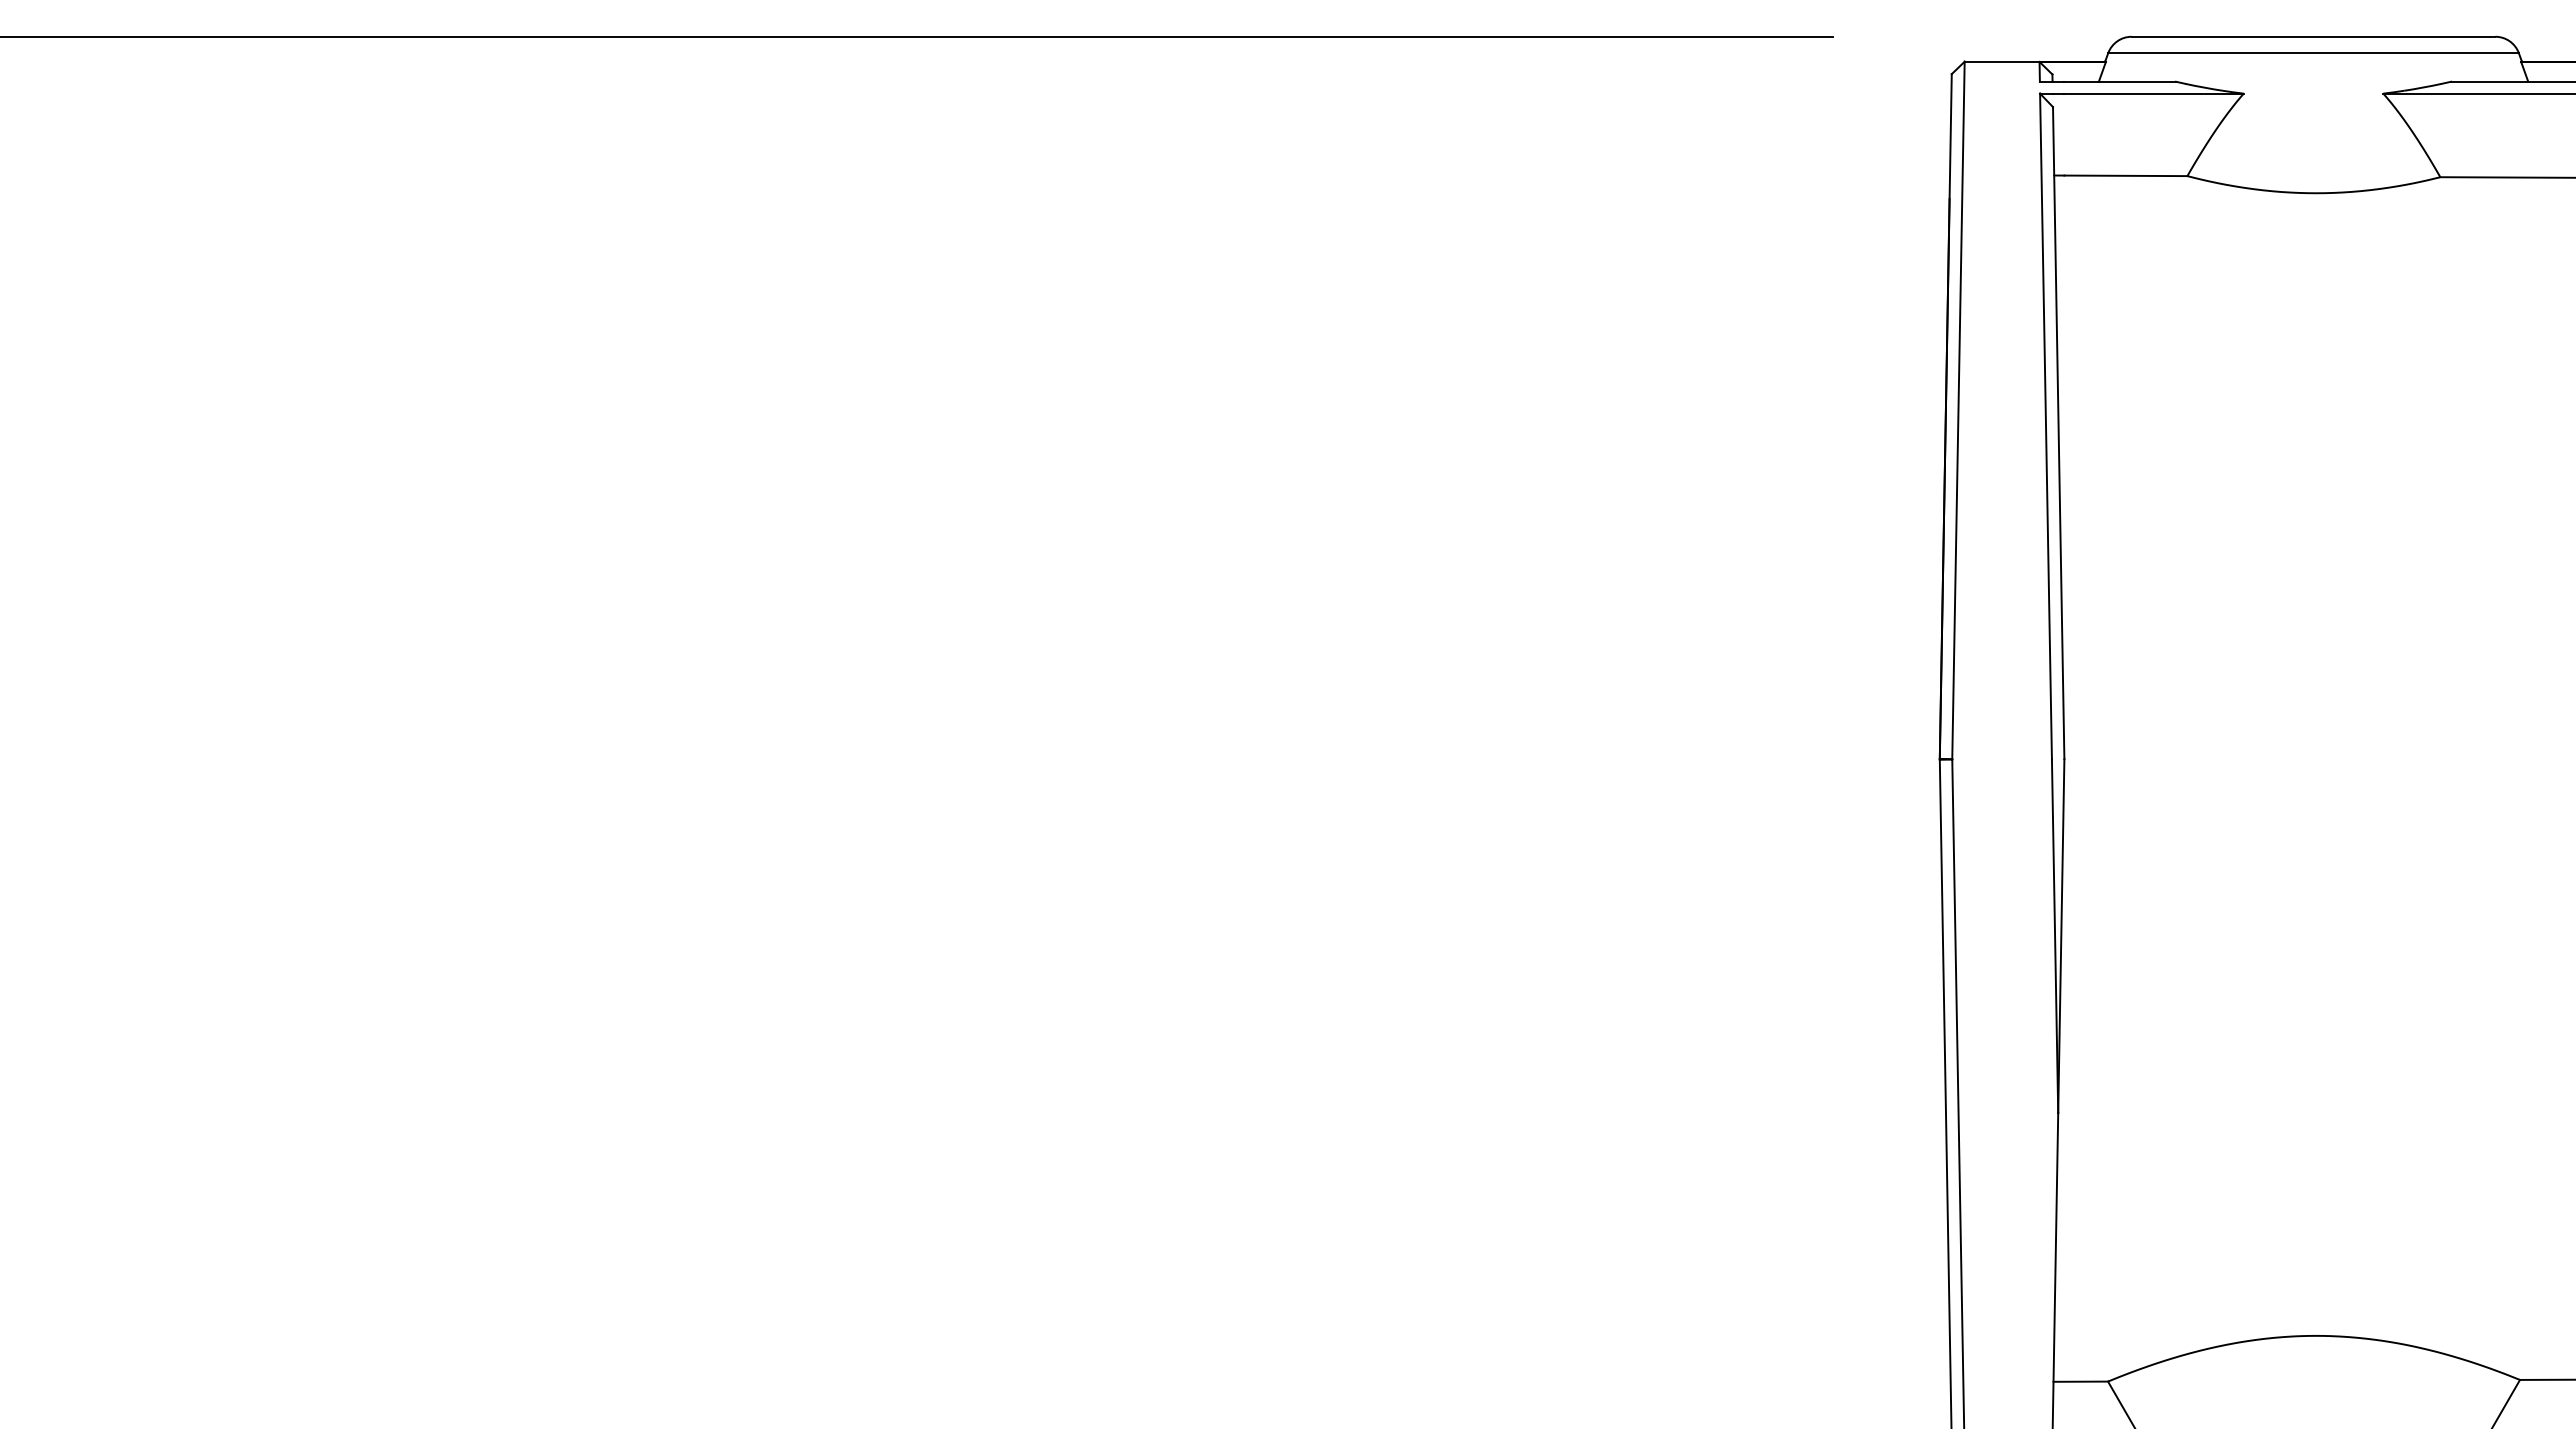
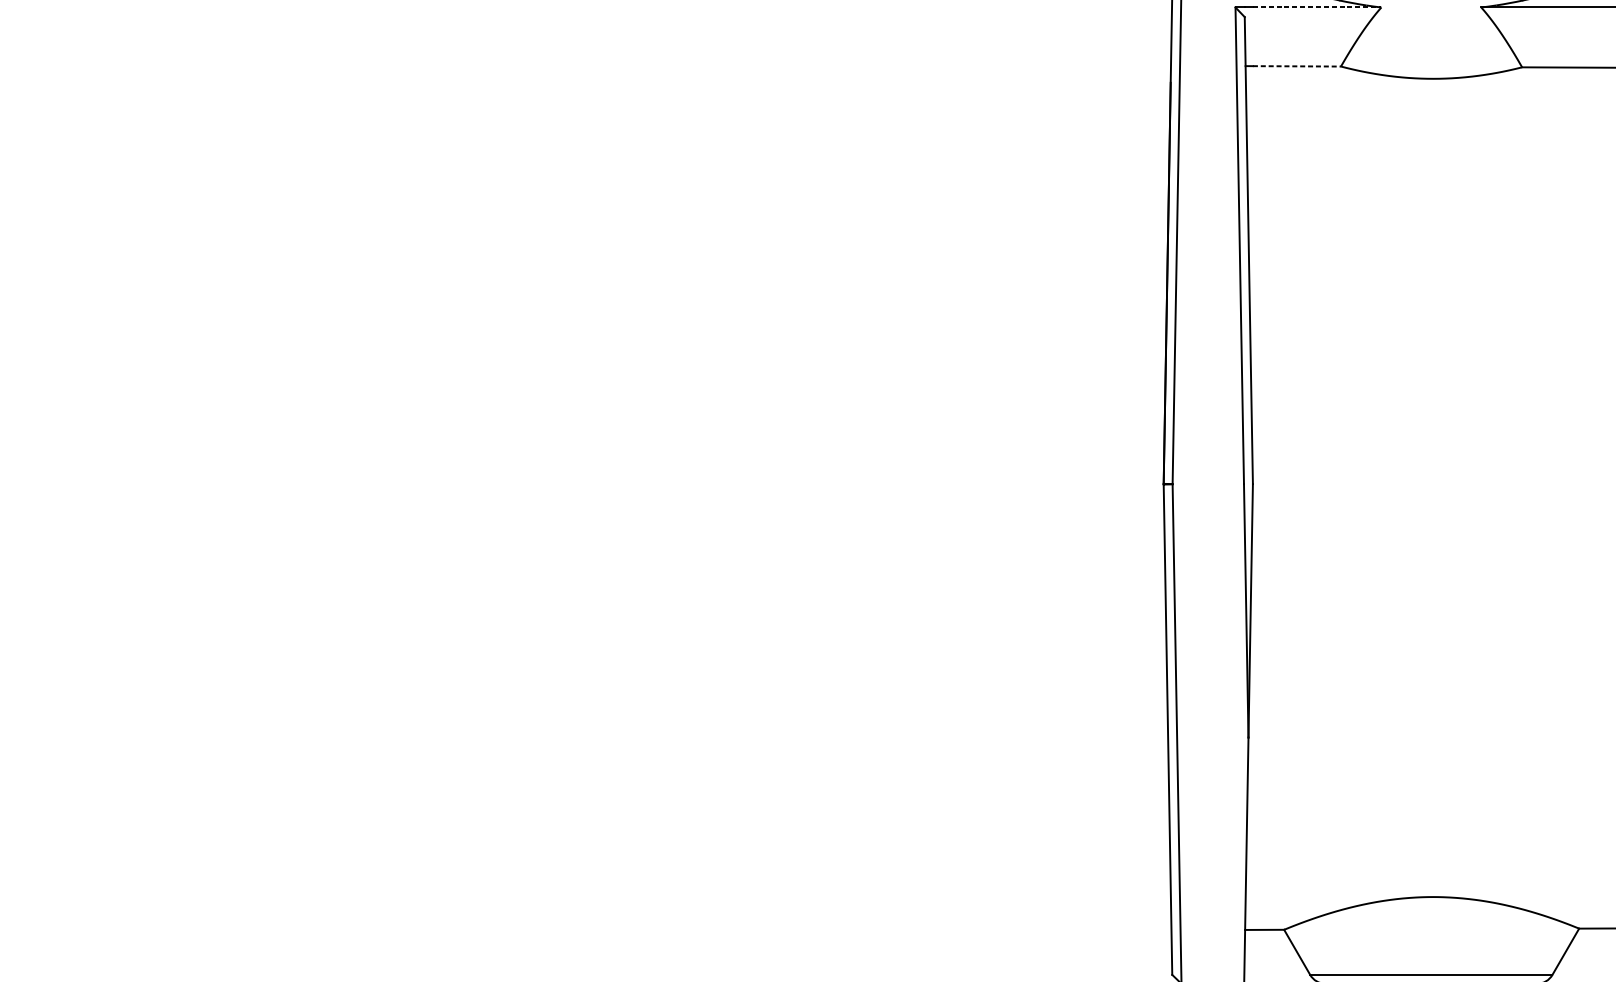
line: (2154, 93) -> (1317, 7), solid -> dashed
line: (2125, 175) -> (1296, 66), solid -> dashed

